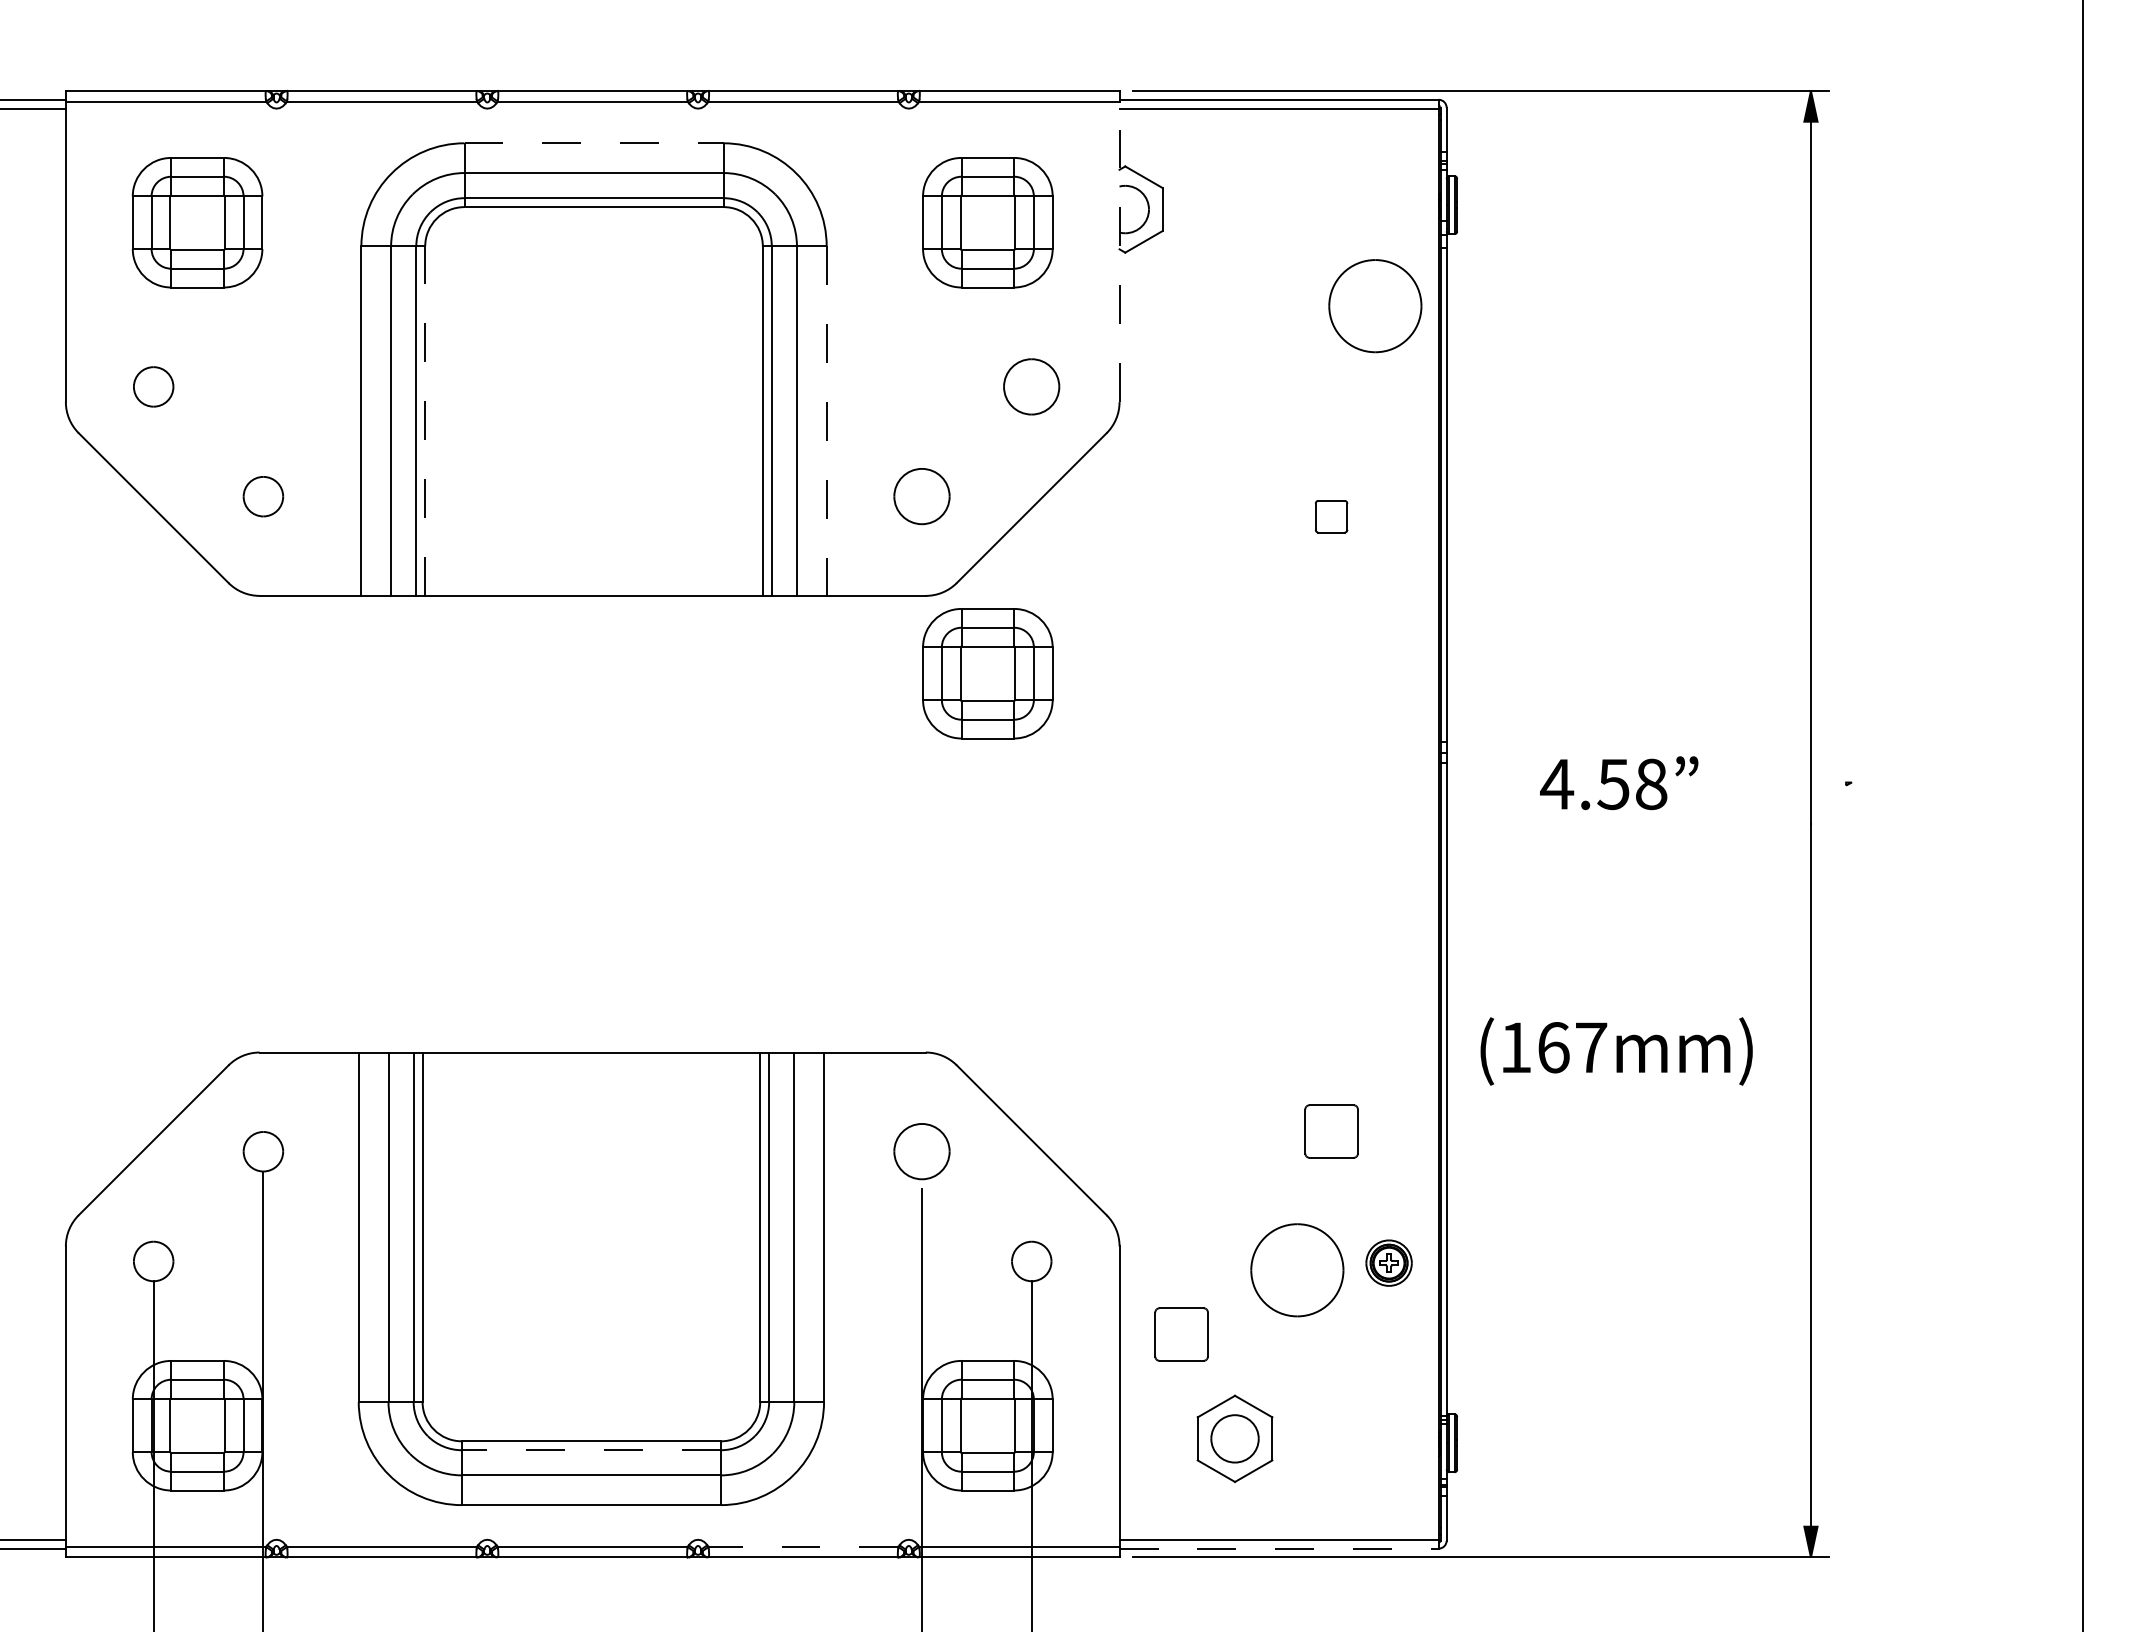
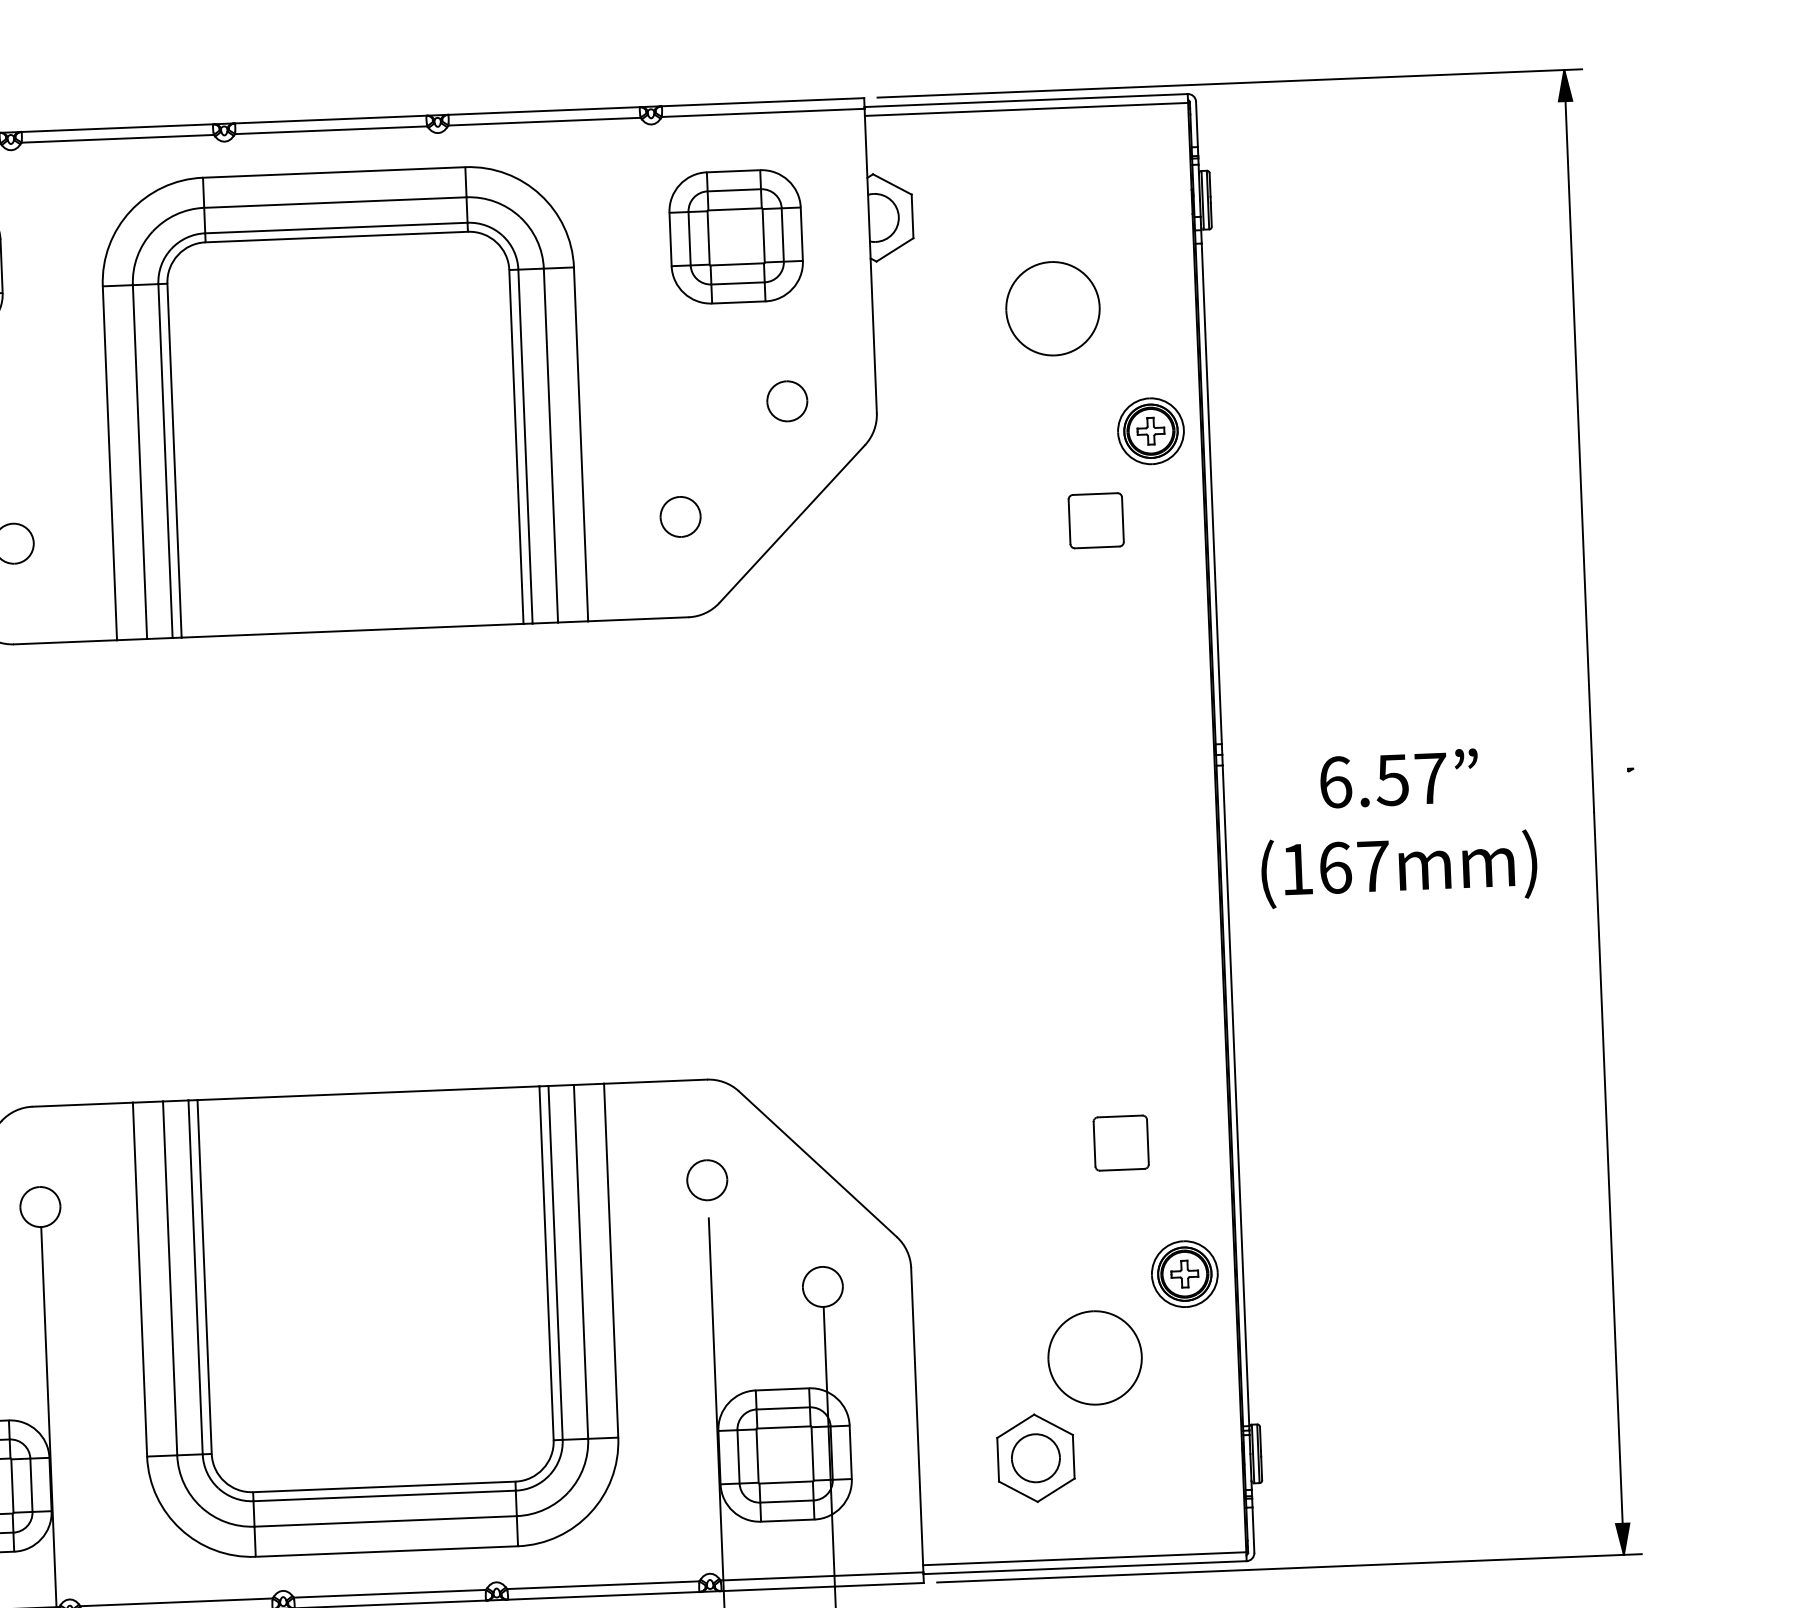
line: (594, 143) -> (334, 172), dashed -> solid
line: (1119, 251) -> (870, 260), dashed -> solid
part: (1375, 306) -> (1053, 309), moved
part: (1031, 386) -> (787, 400), size x0.71
line: (425, 421) -> (174, 461), dashed -> solid
line: (826, 421) -> (580, 444), dashed -> solid
part: (1388, 430) -> (1150, 430), added
part: (921, 496) -> (680, 516), size x0.71
part: (1331, 516) -> (1096, 520), size x1.67
part: (987, 673) -> (754, 693), removed
text: (1603, 784) -> (1382, 780), 4.58 -> 6.57
text: (1616, 1051) -> (1399, 869), moved
part: (921, 1151) -> (706, 1180), size x0.71
part: (1388, 1262) -> (1184, 1273), size x1.43
part: (1297, 1270) -> (1095, 1358), moved
part: (1181, 1334) -> (977, 1354), removed
line: (591, 1450) -> (384, 1496), dashed -> solid
line: (803, 1546) -> (603, 1584), dashed -> solid
line: (1279, 1548) -> (1085, 1567), dashed -> solid

